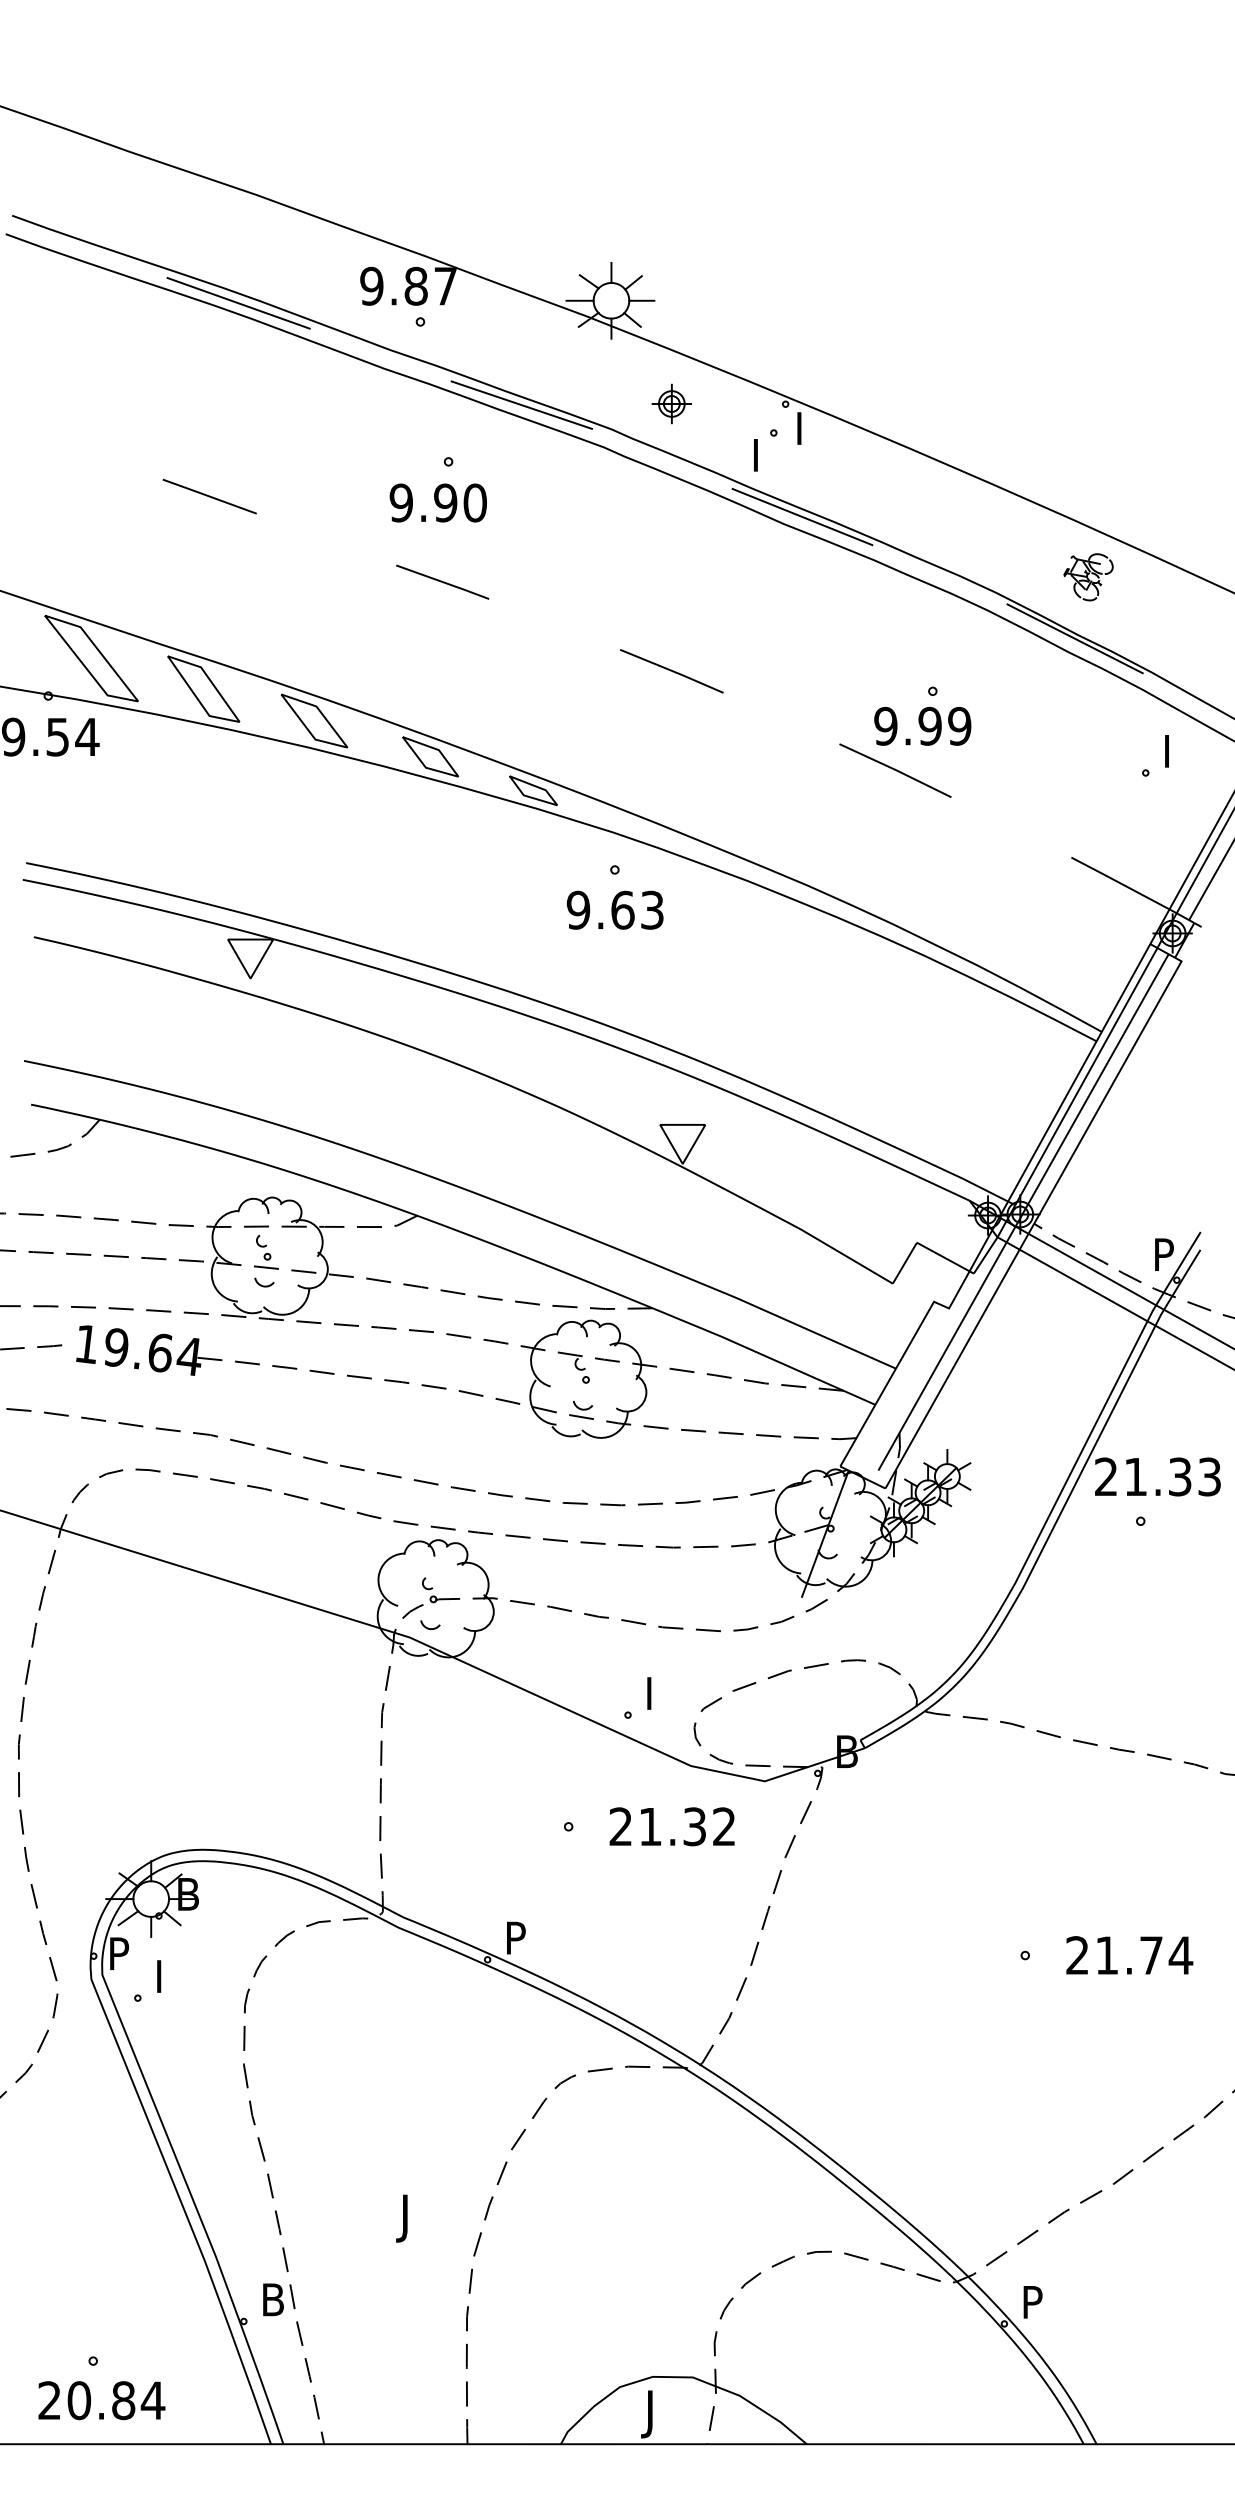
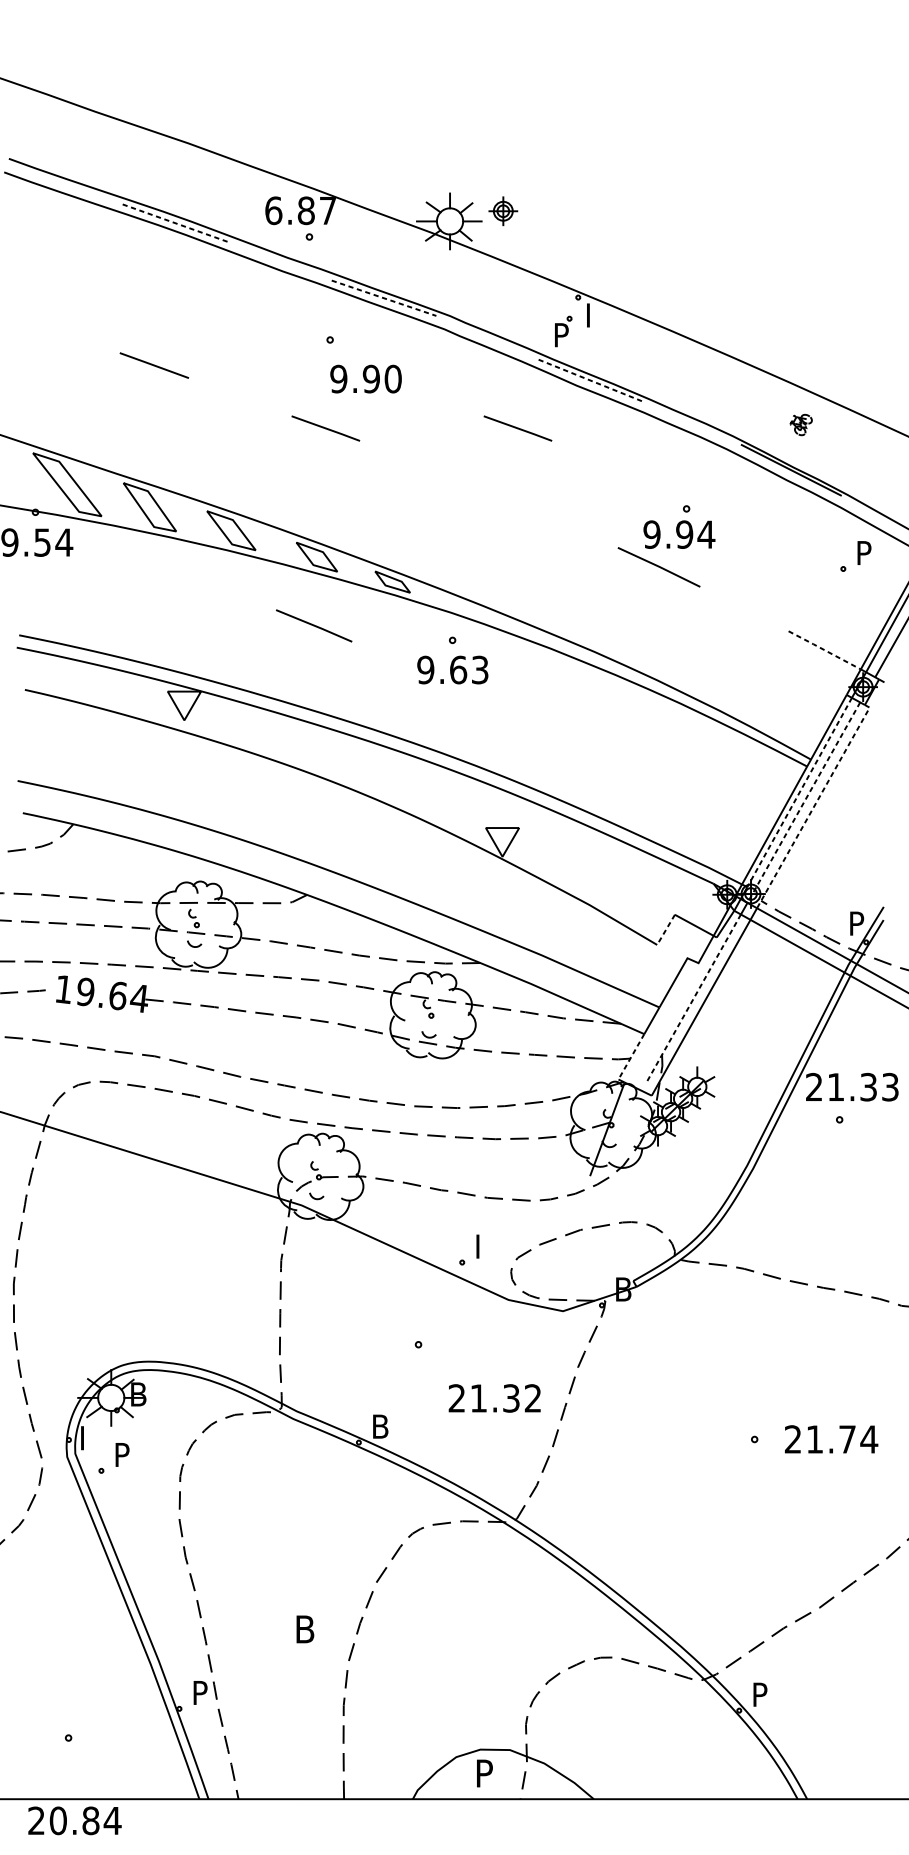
text: (371, 285) -> (273, 210), 9.87 -> 6.87
line: (239, 303) -> (176, 223), solid -> dashed
part: (671, 403) -> (503, 210), moved
line: (522, 405) -> (384, 298), solid -> dashed
text: (764, 448) -> (562, 330), I -> P
text: (437, 502) -> (365, 378), moved
line: (802, 517) -> (590, 380), solid -> dashed
part: (1088, 577) -> (801, 425), size x0.6
line: (703, 581) -> (517, 428), added
line: (671, 671) -> (313, 626), moved
text: (959, 725) -> (706, 534), 9.99 -> 9.94
text: (1176, 744) -> (865, 548), I -> P
line: (1120, 883) -> (824, 650), solid -> dashed
line: (1086, 1076) -> (799, 792), solid -> dashed
line: (1091, 1090) -> (803, 802), solid -> dashed
line: (1107, 1093) -> (815, 804), solid -> dashed
line: (904, 1263) -> (665, 930), solid -> dashed
line: (942, 1356) -> (693, 998), solid -> dashed
line: (857, 1436) -> (631, 1057), solid -> dashed
text: (671, 1826) -> (494, 1398), moved
text: (519, 1938) -> (382, 1426), P -> B
text: (121, 1946) -> (89, 1432), P -> I
text: (168, 1969) -> (123, 1449), I -> P
text: (411, 2218) -> (302, 1633), J -> B
text: (275, 2299) -> (202, 1692), B -> P
text: (101, 2400) -> (74, 1820), moved
text: (655, 2414) -> (482, 1777), J -> P

